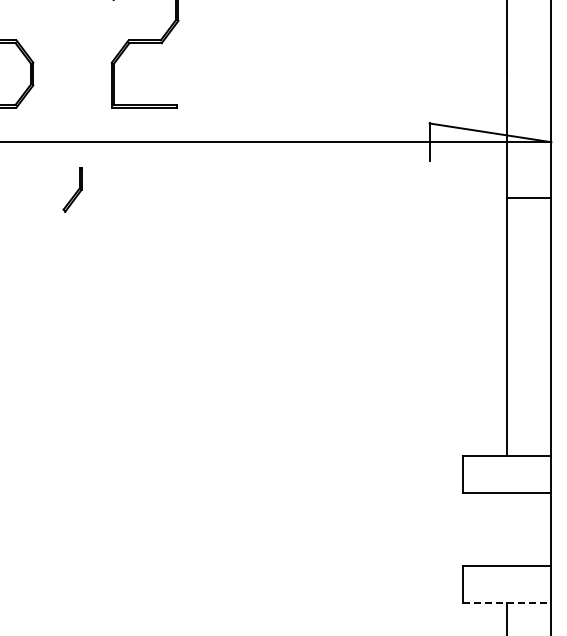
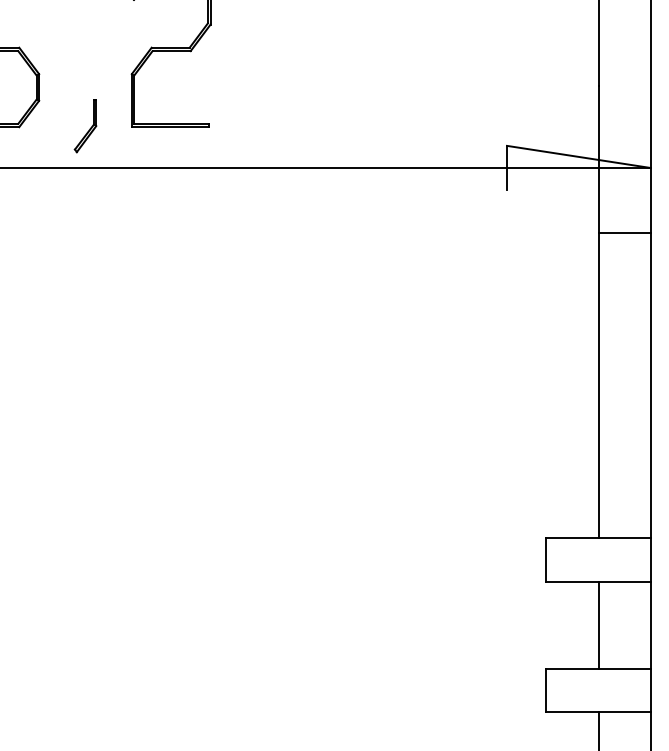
part: (72, 189) -> (85, 125), moved
line: (507, 529) -> (598, 625), added
line: (507, 603) -> (598, 712), dashed -> solid

